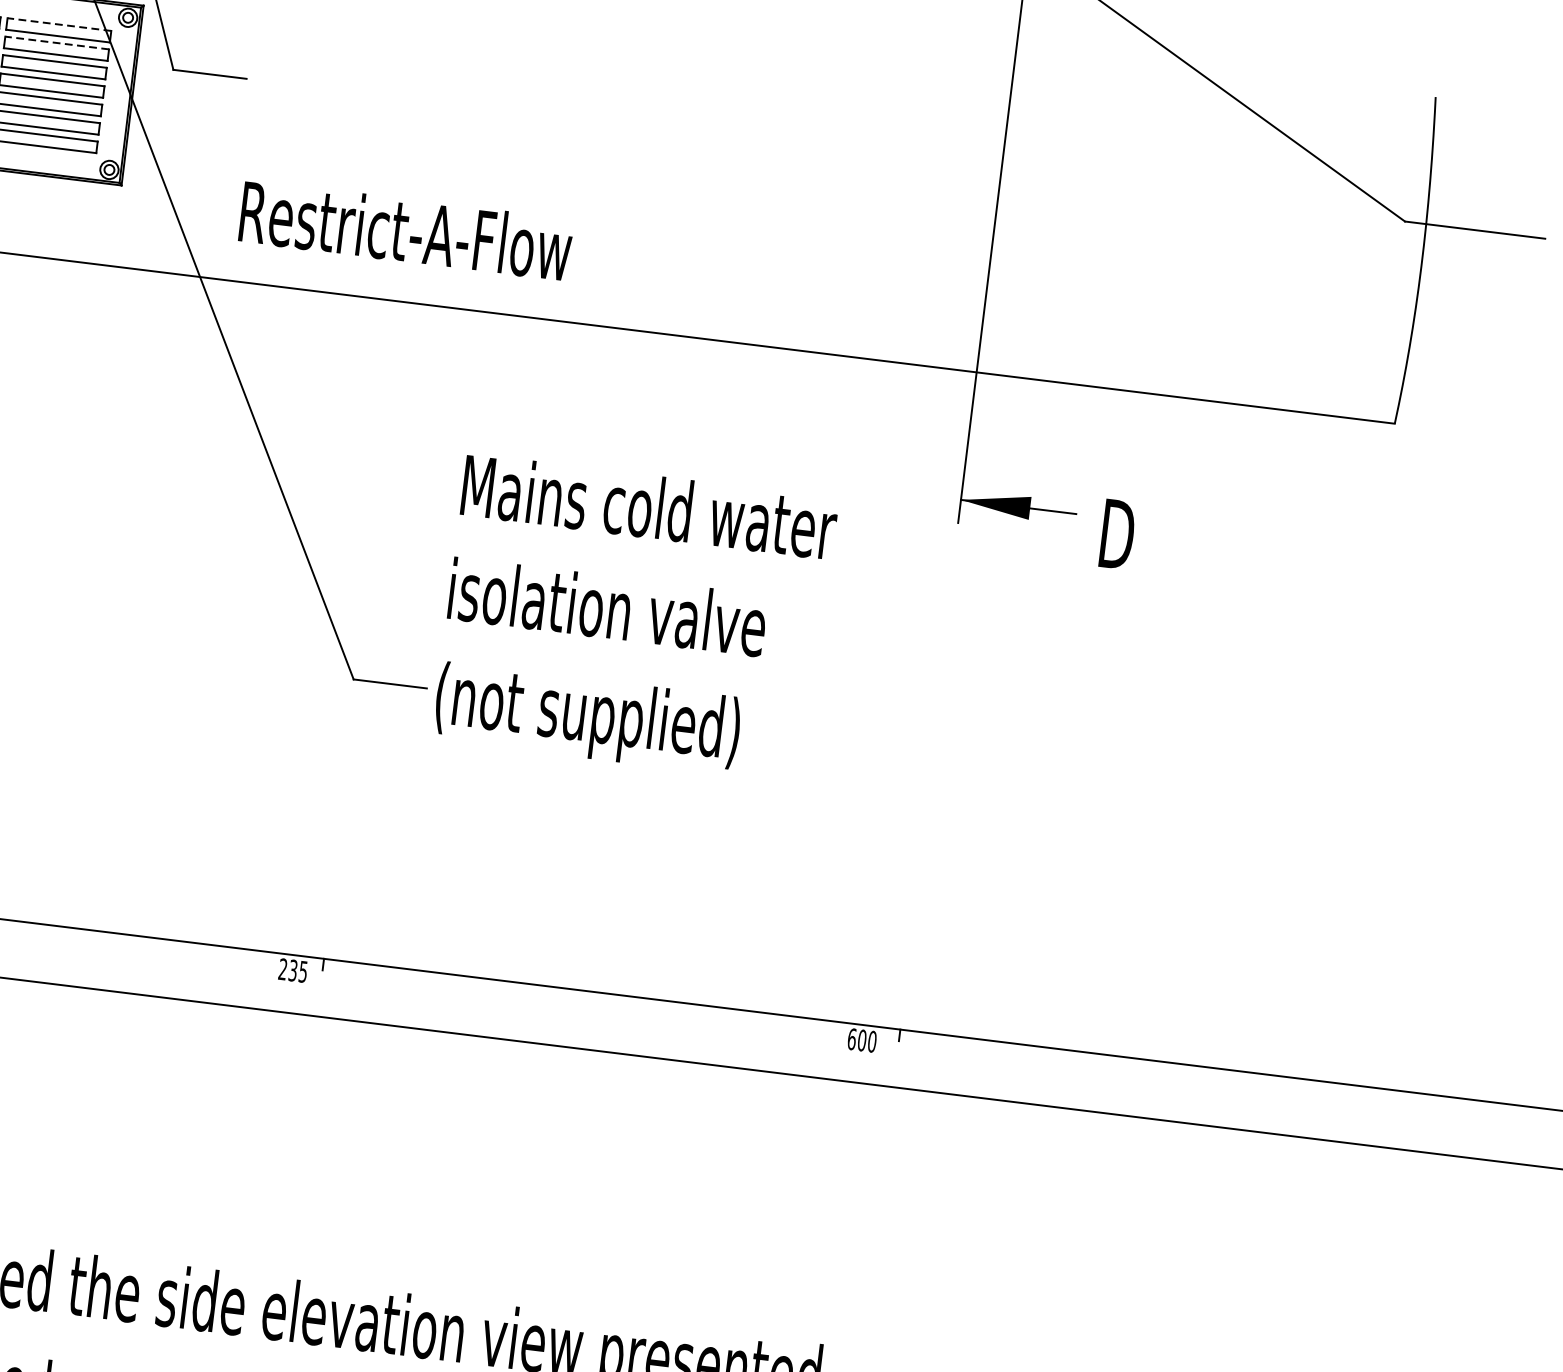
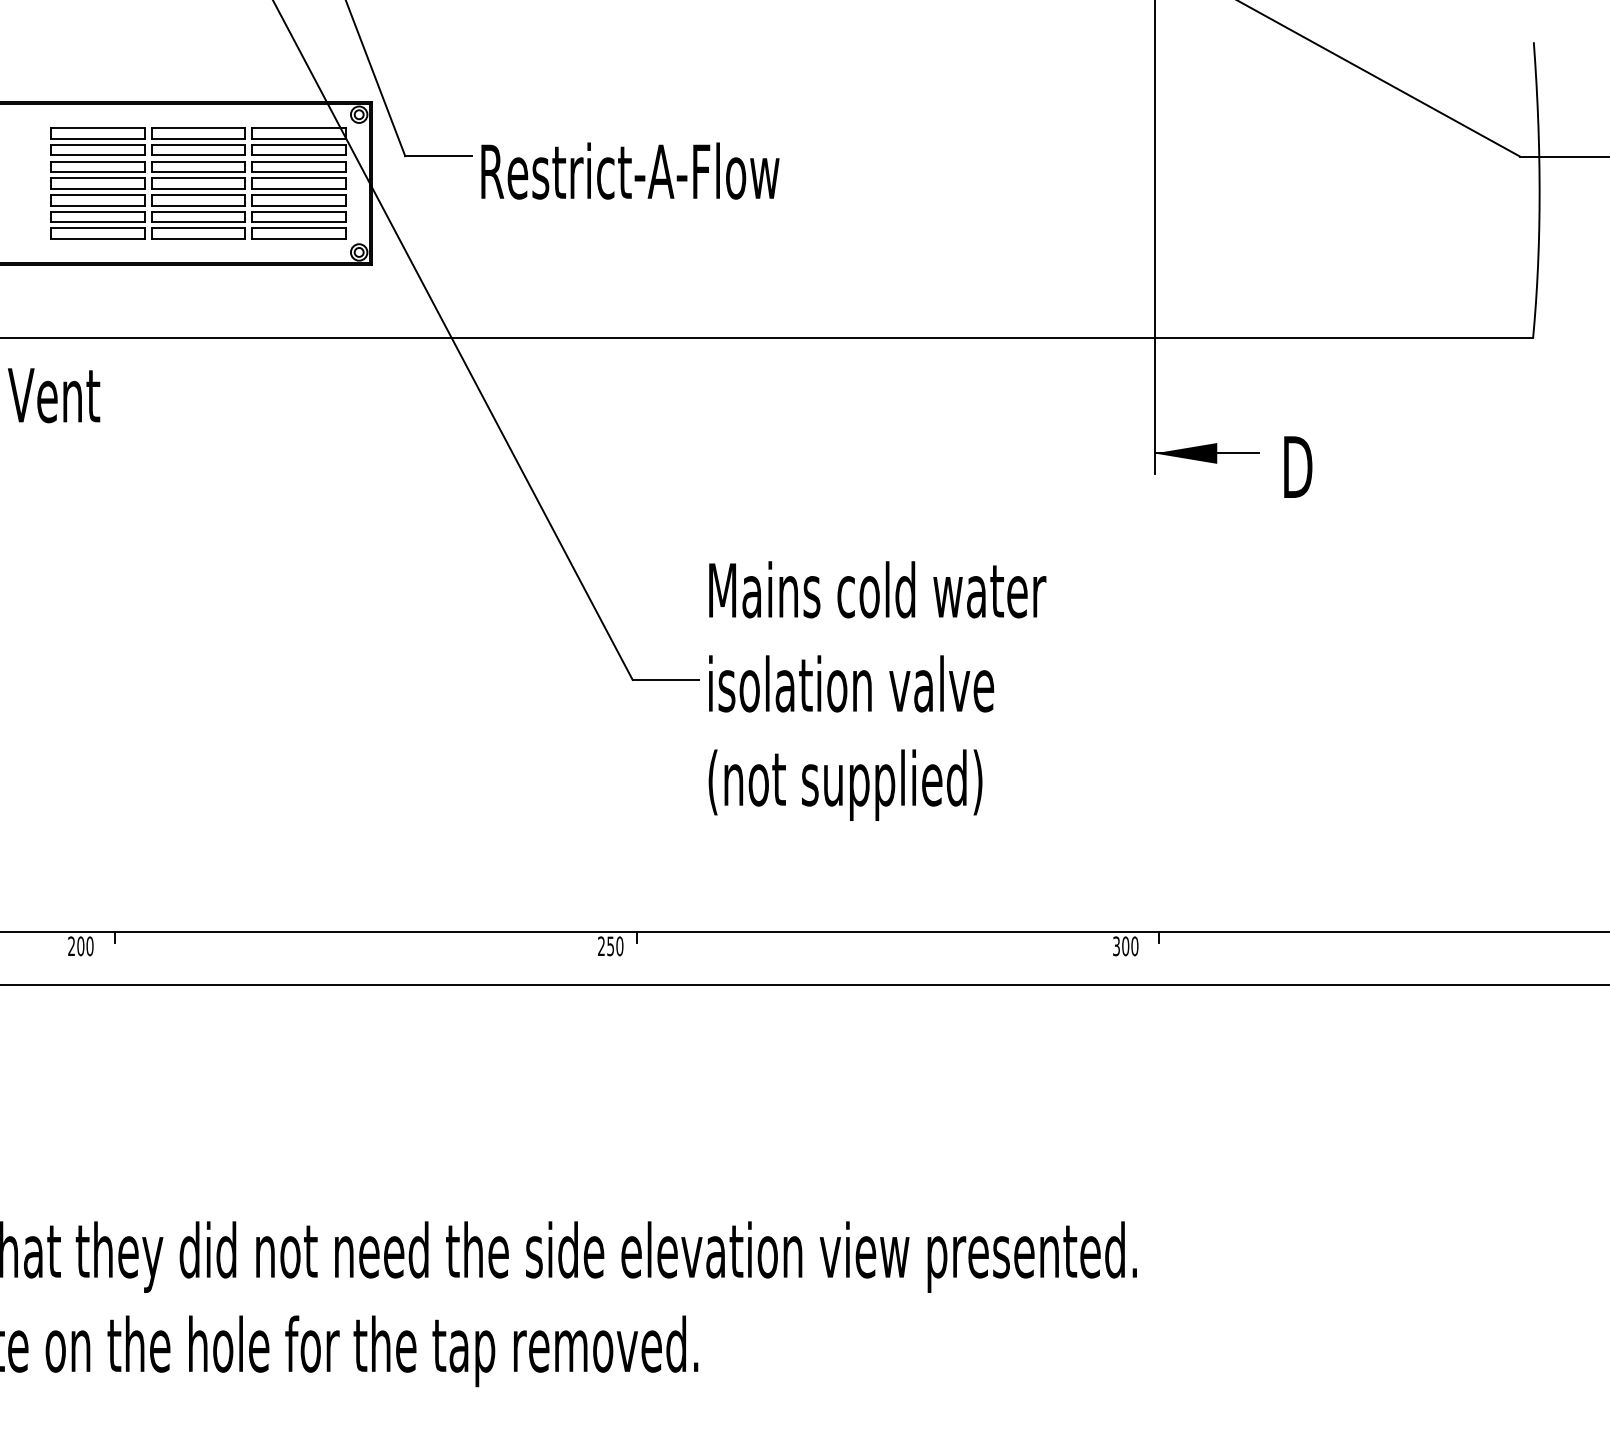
line: (59, 24) -> (298, 128), dashed -> solid
line: (56, 43) -> (298, 145), dashed -> solid
text: (406, 230) -> (630, 170), moved
text: (635, 618) -> (877, 690), moved
text: (298, 971) -> (615, 946), 235 -> 250
text: (851, 1039) -> (1116, 946), 600 -> 300

